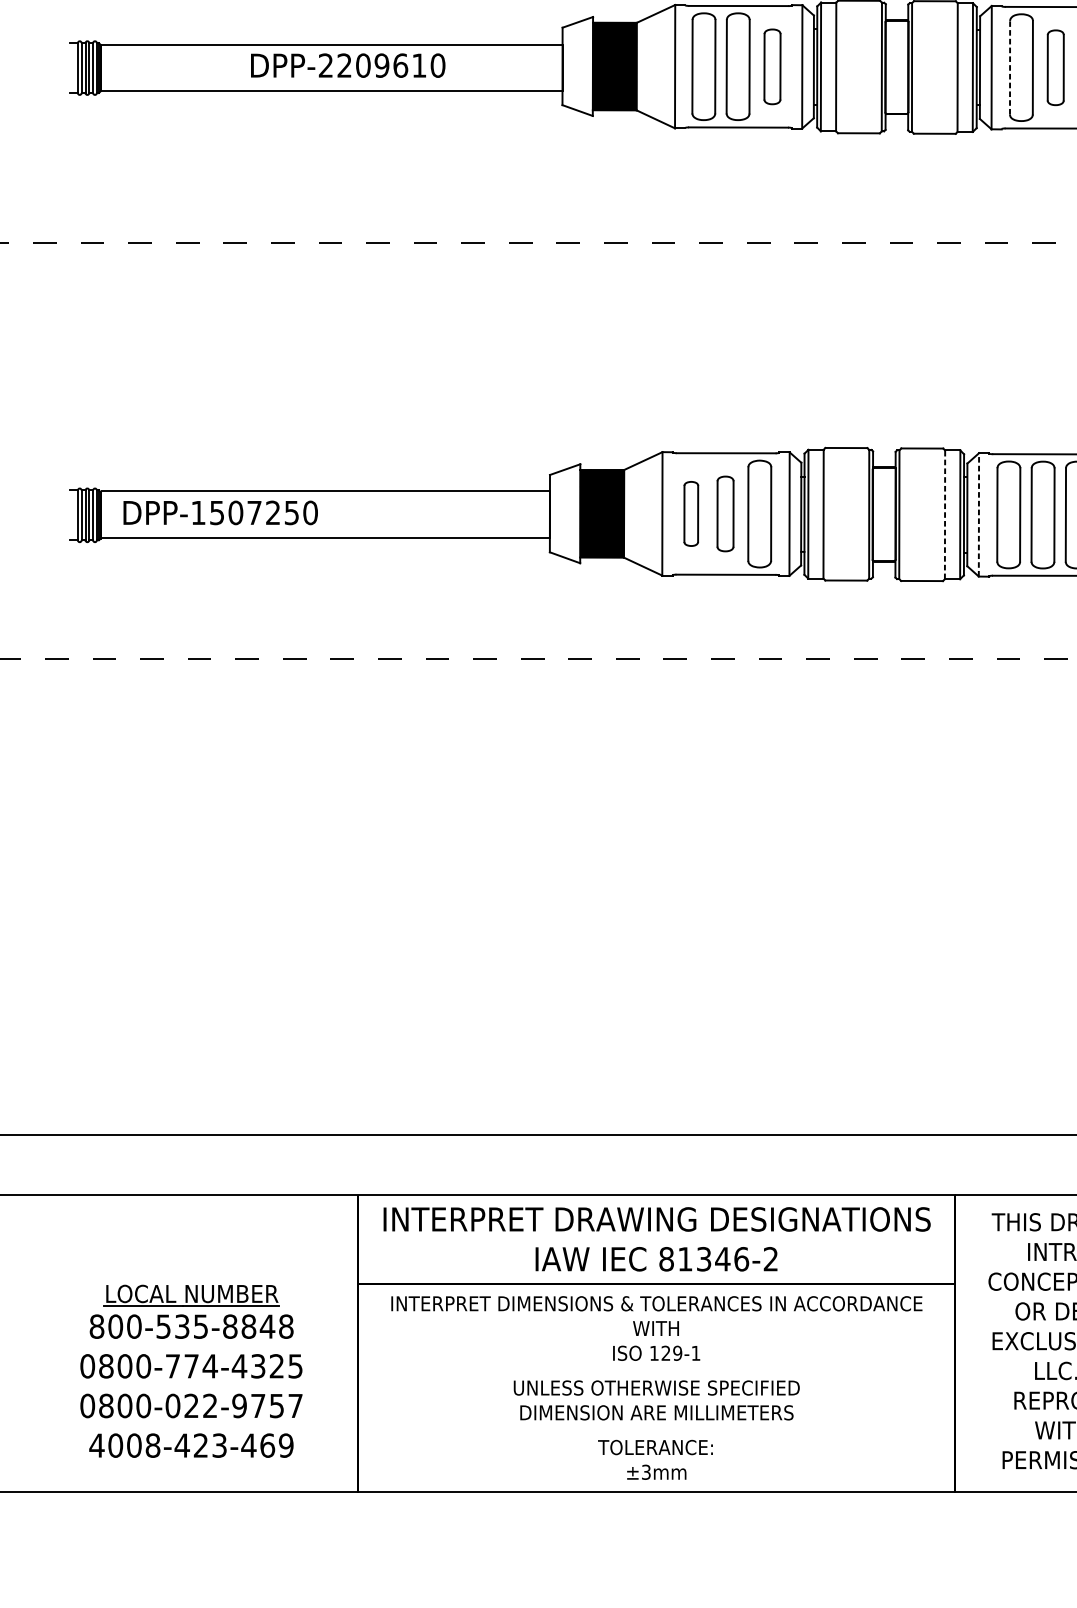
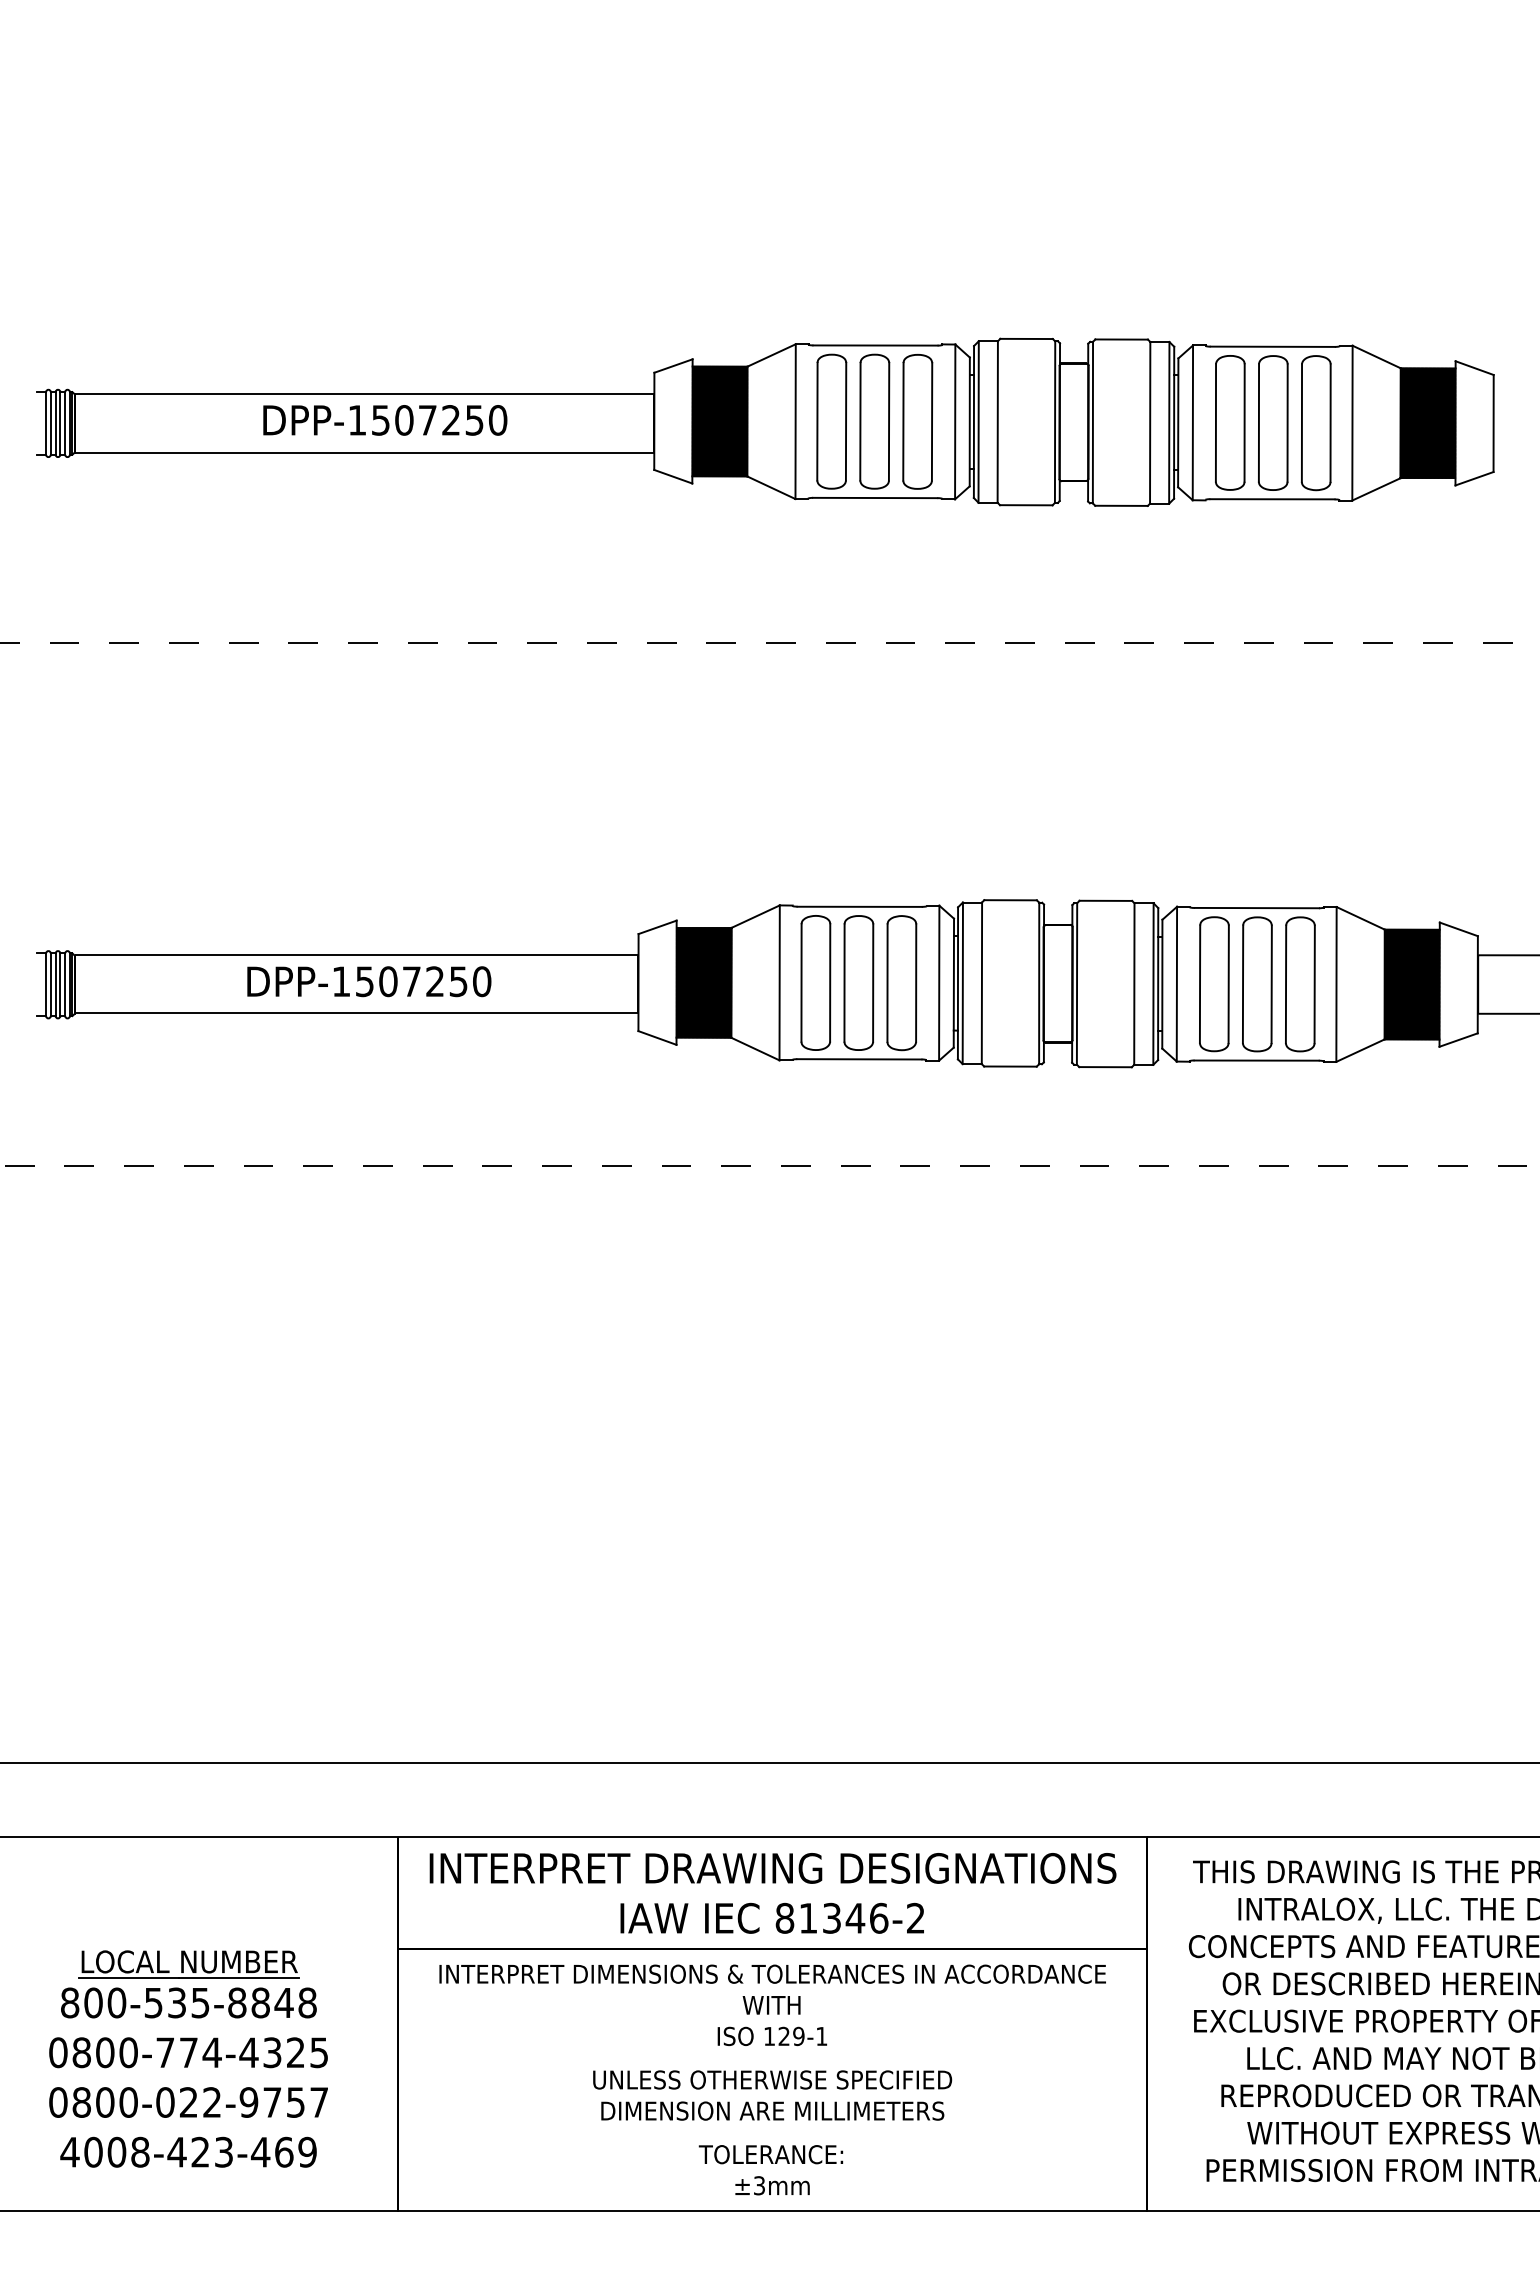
text: (372, 65) -> (415, 420), DPP-2209610 -> DPP-1507250
part: (772, 66) -> (917, 421), size x1.43
line: (1009, 67) -> (1215, 422), dashed -> solid
part: (1055, 67) -> (1273, 422), size x1.43
text: (220, 512) -> (369, 981), moved
part: (690, 513) -> (815, 982), size x1.67
part: (725, 513) -> (858, 982), size x1.43
line: (978, 514) -> (1176, 983), dashed -> solid
line: (945, 515) -> (1134, 984), dashed -> solid

